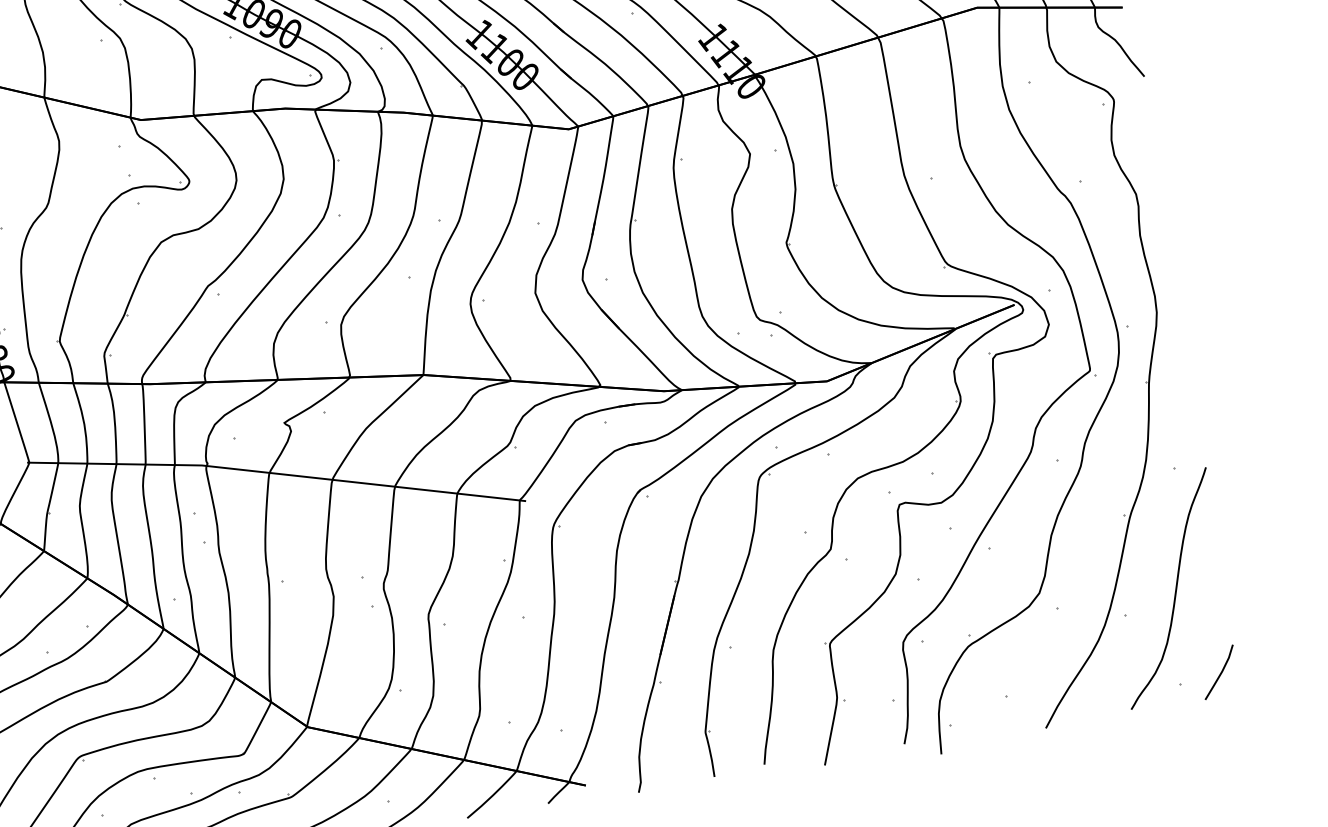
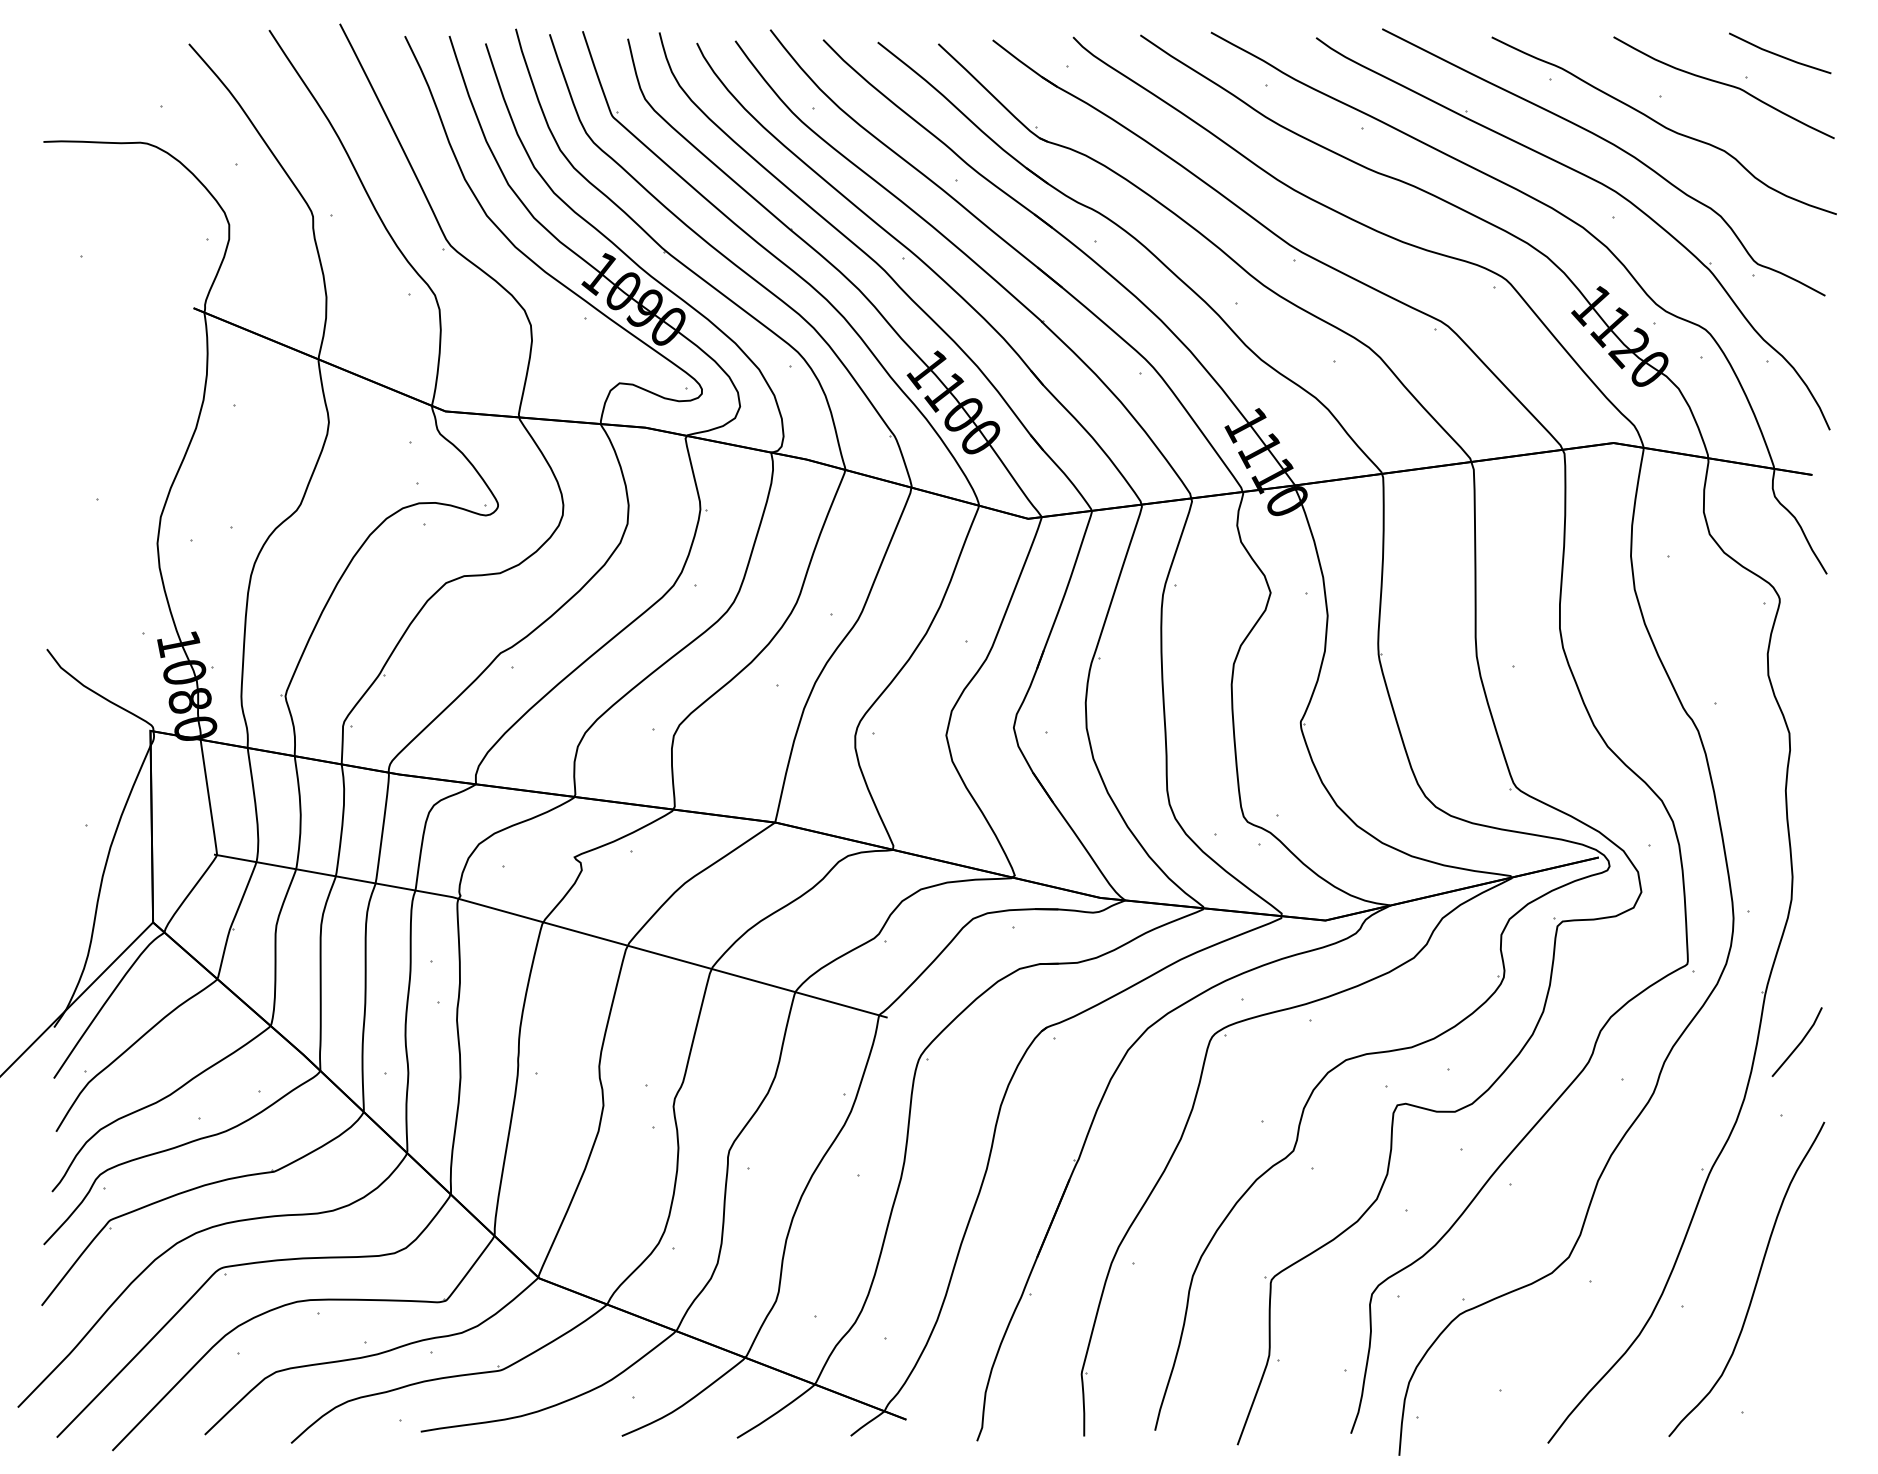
line: (1220, 673) -> (1798, 1043), moved

